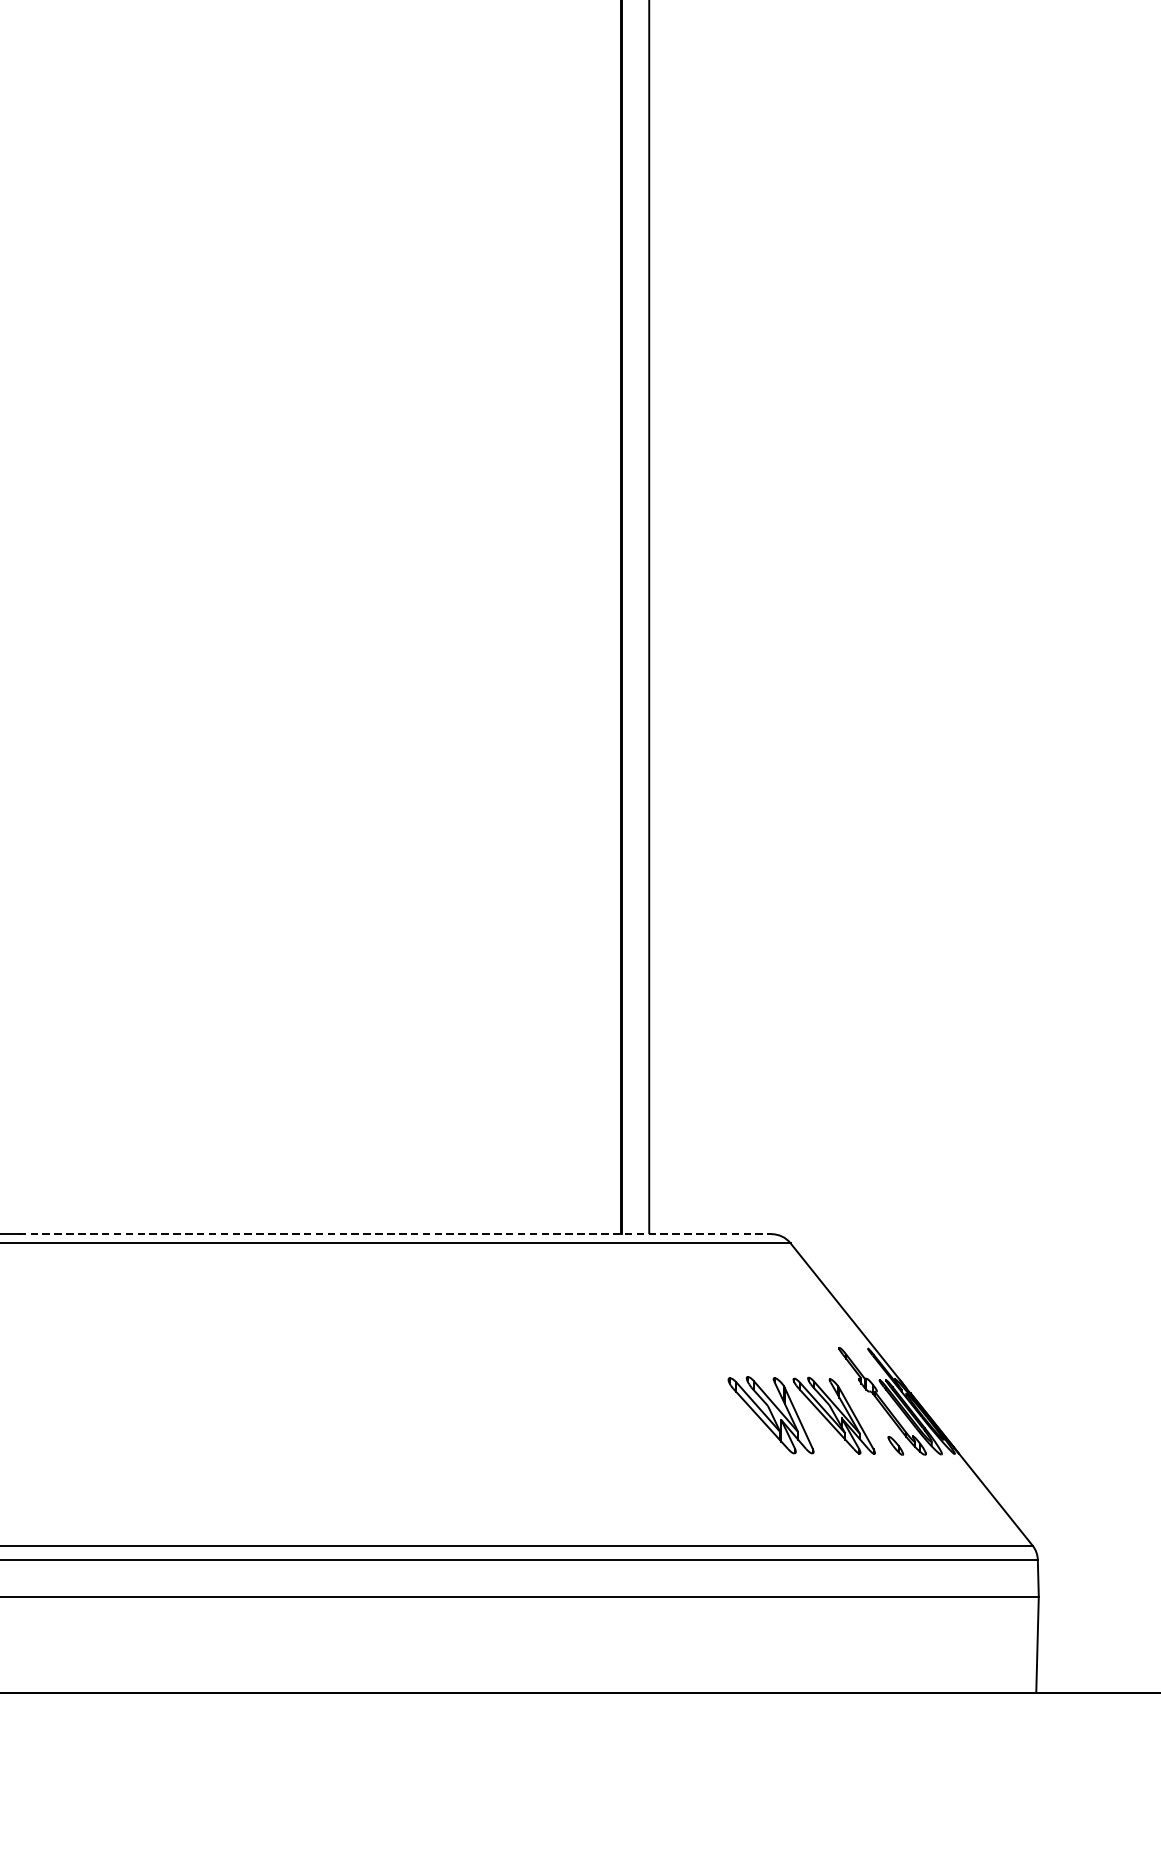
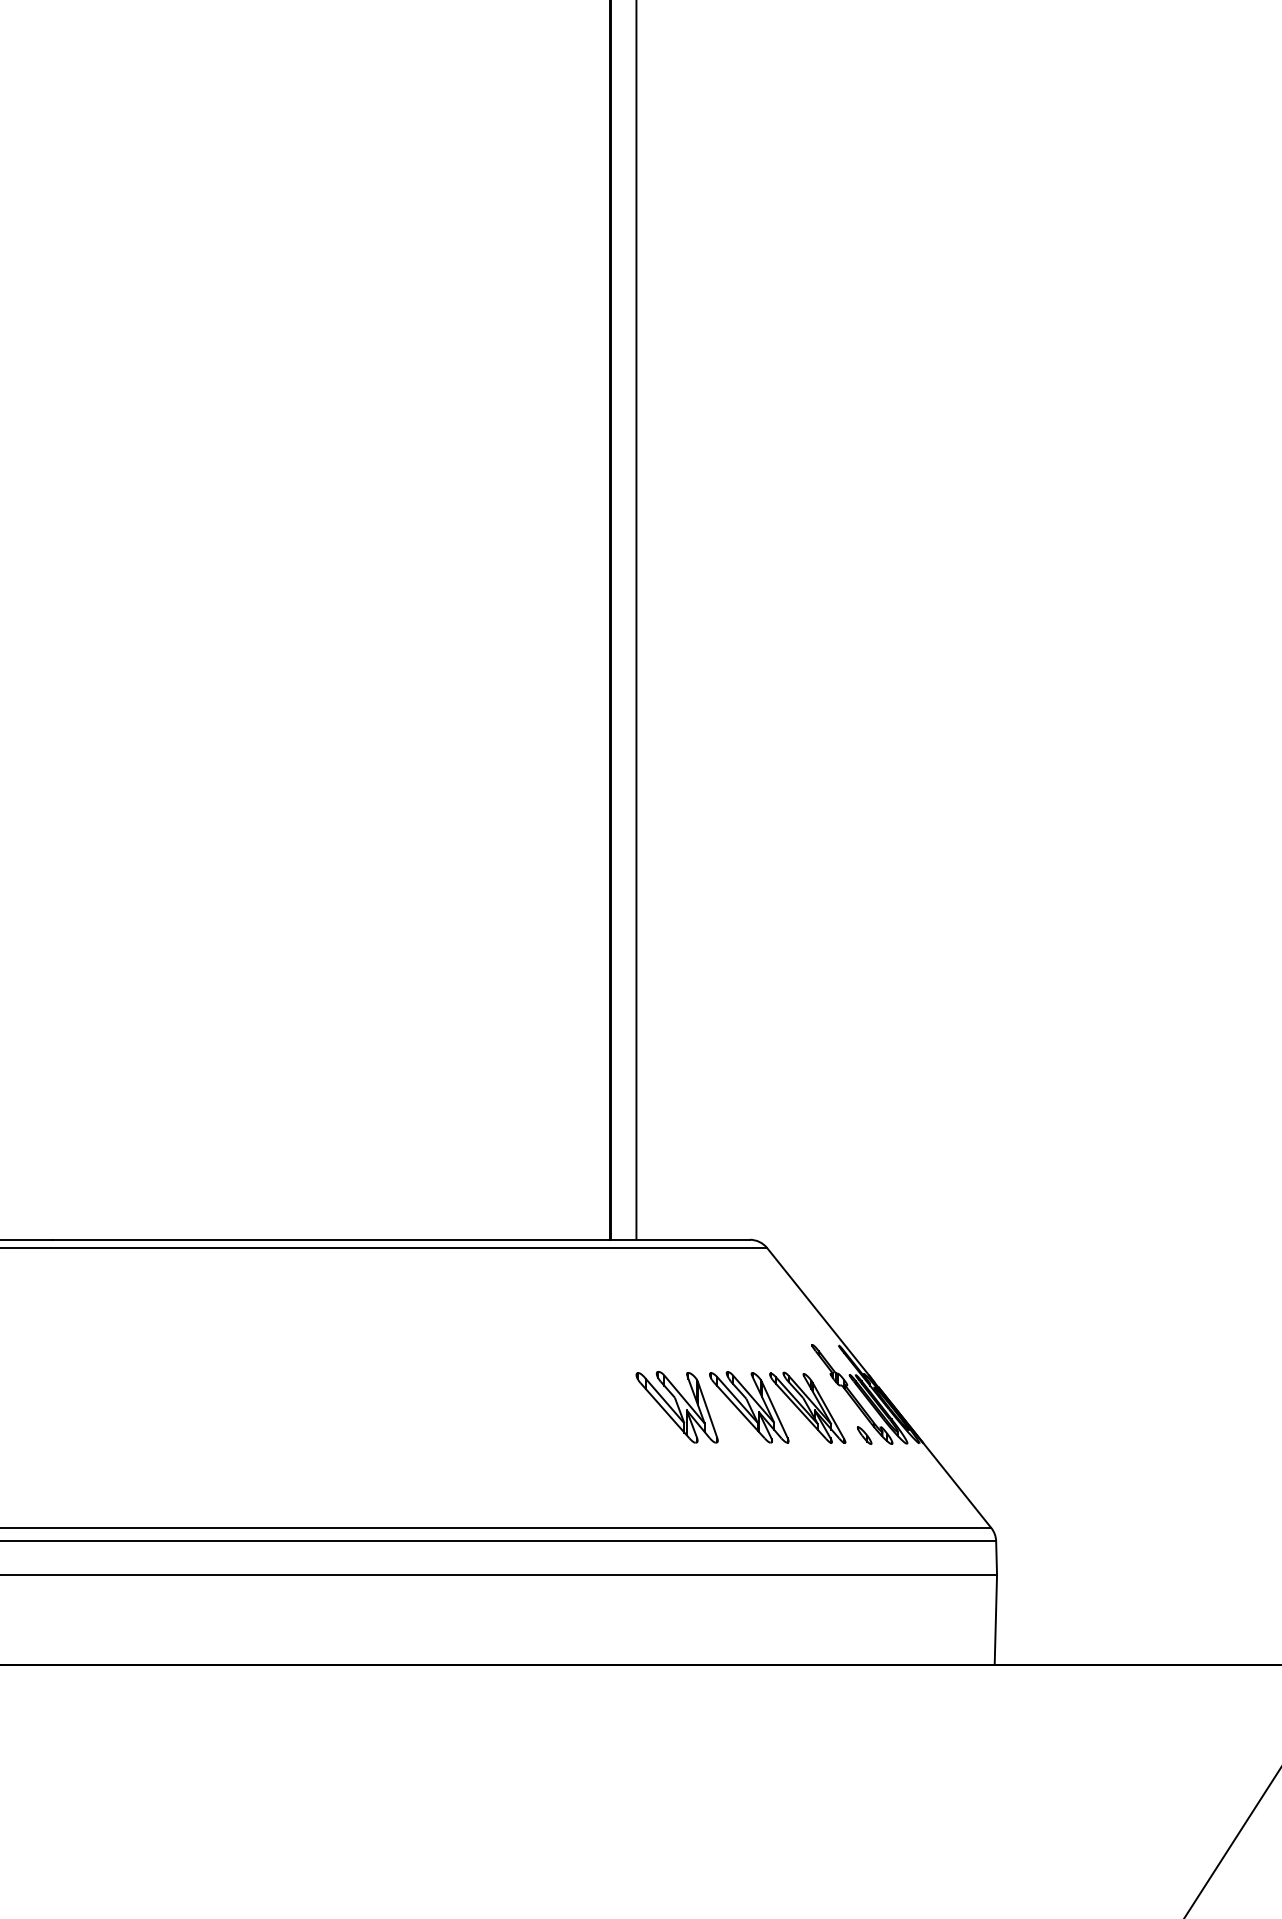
line: (395, 1233) -> (401, 1239), dashed -> solid
part: (692, 1415) -> (676, 1407), added

